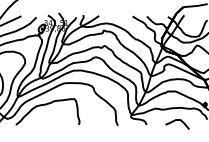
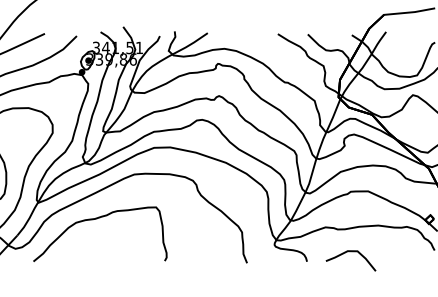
curve: (175, 121) -> (346, 254), moved

